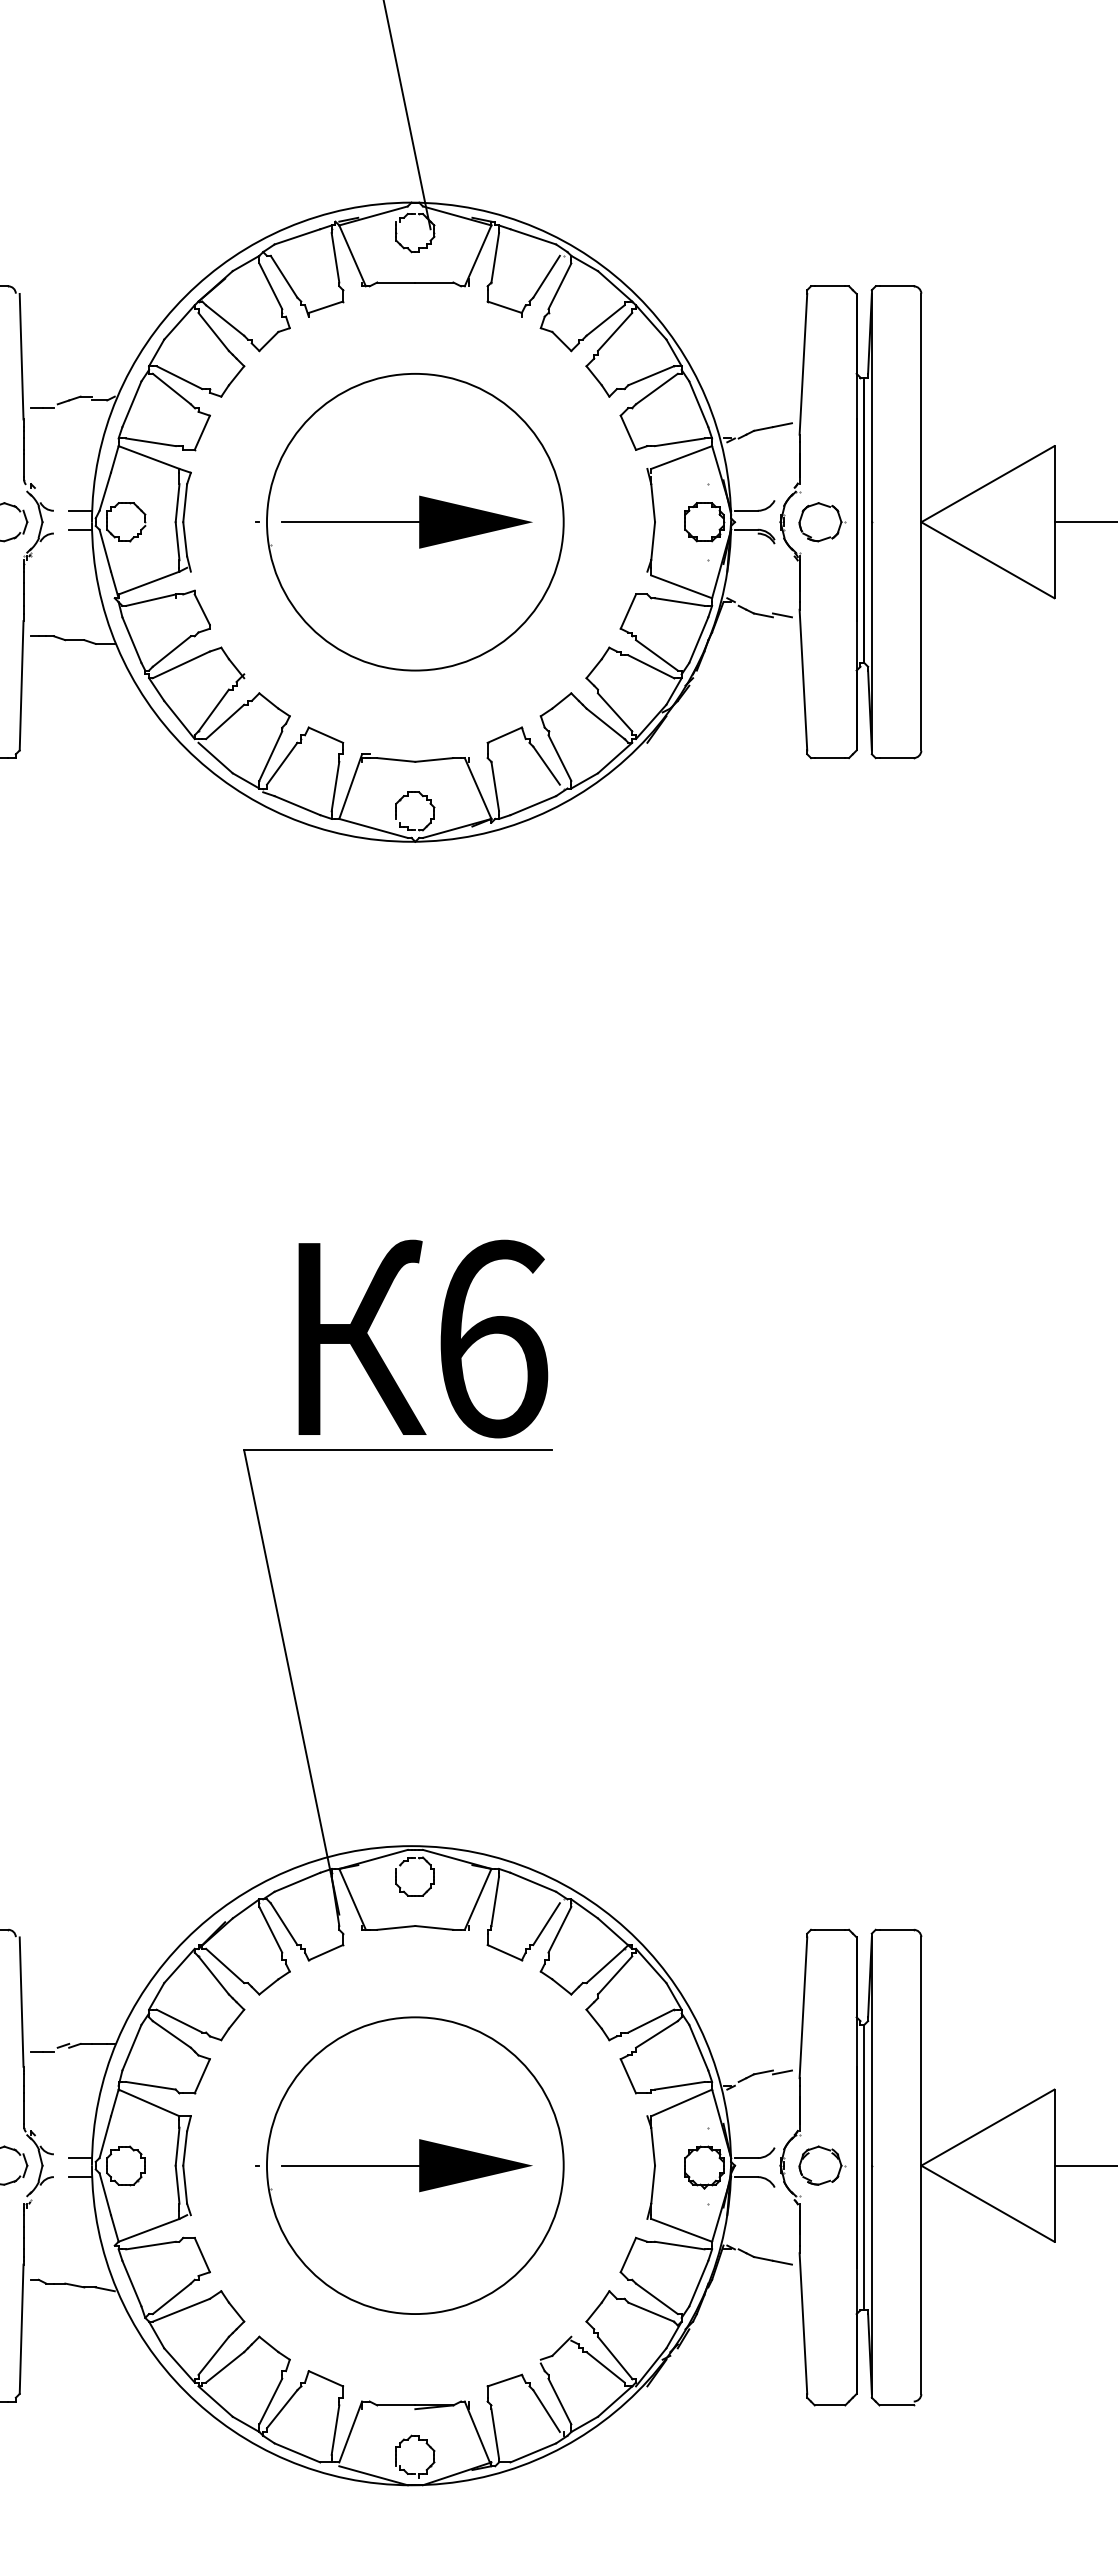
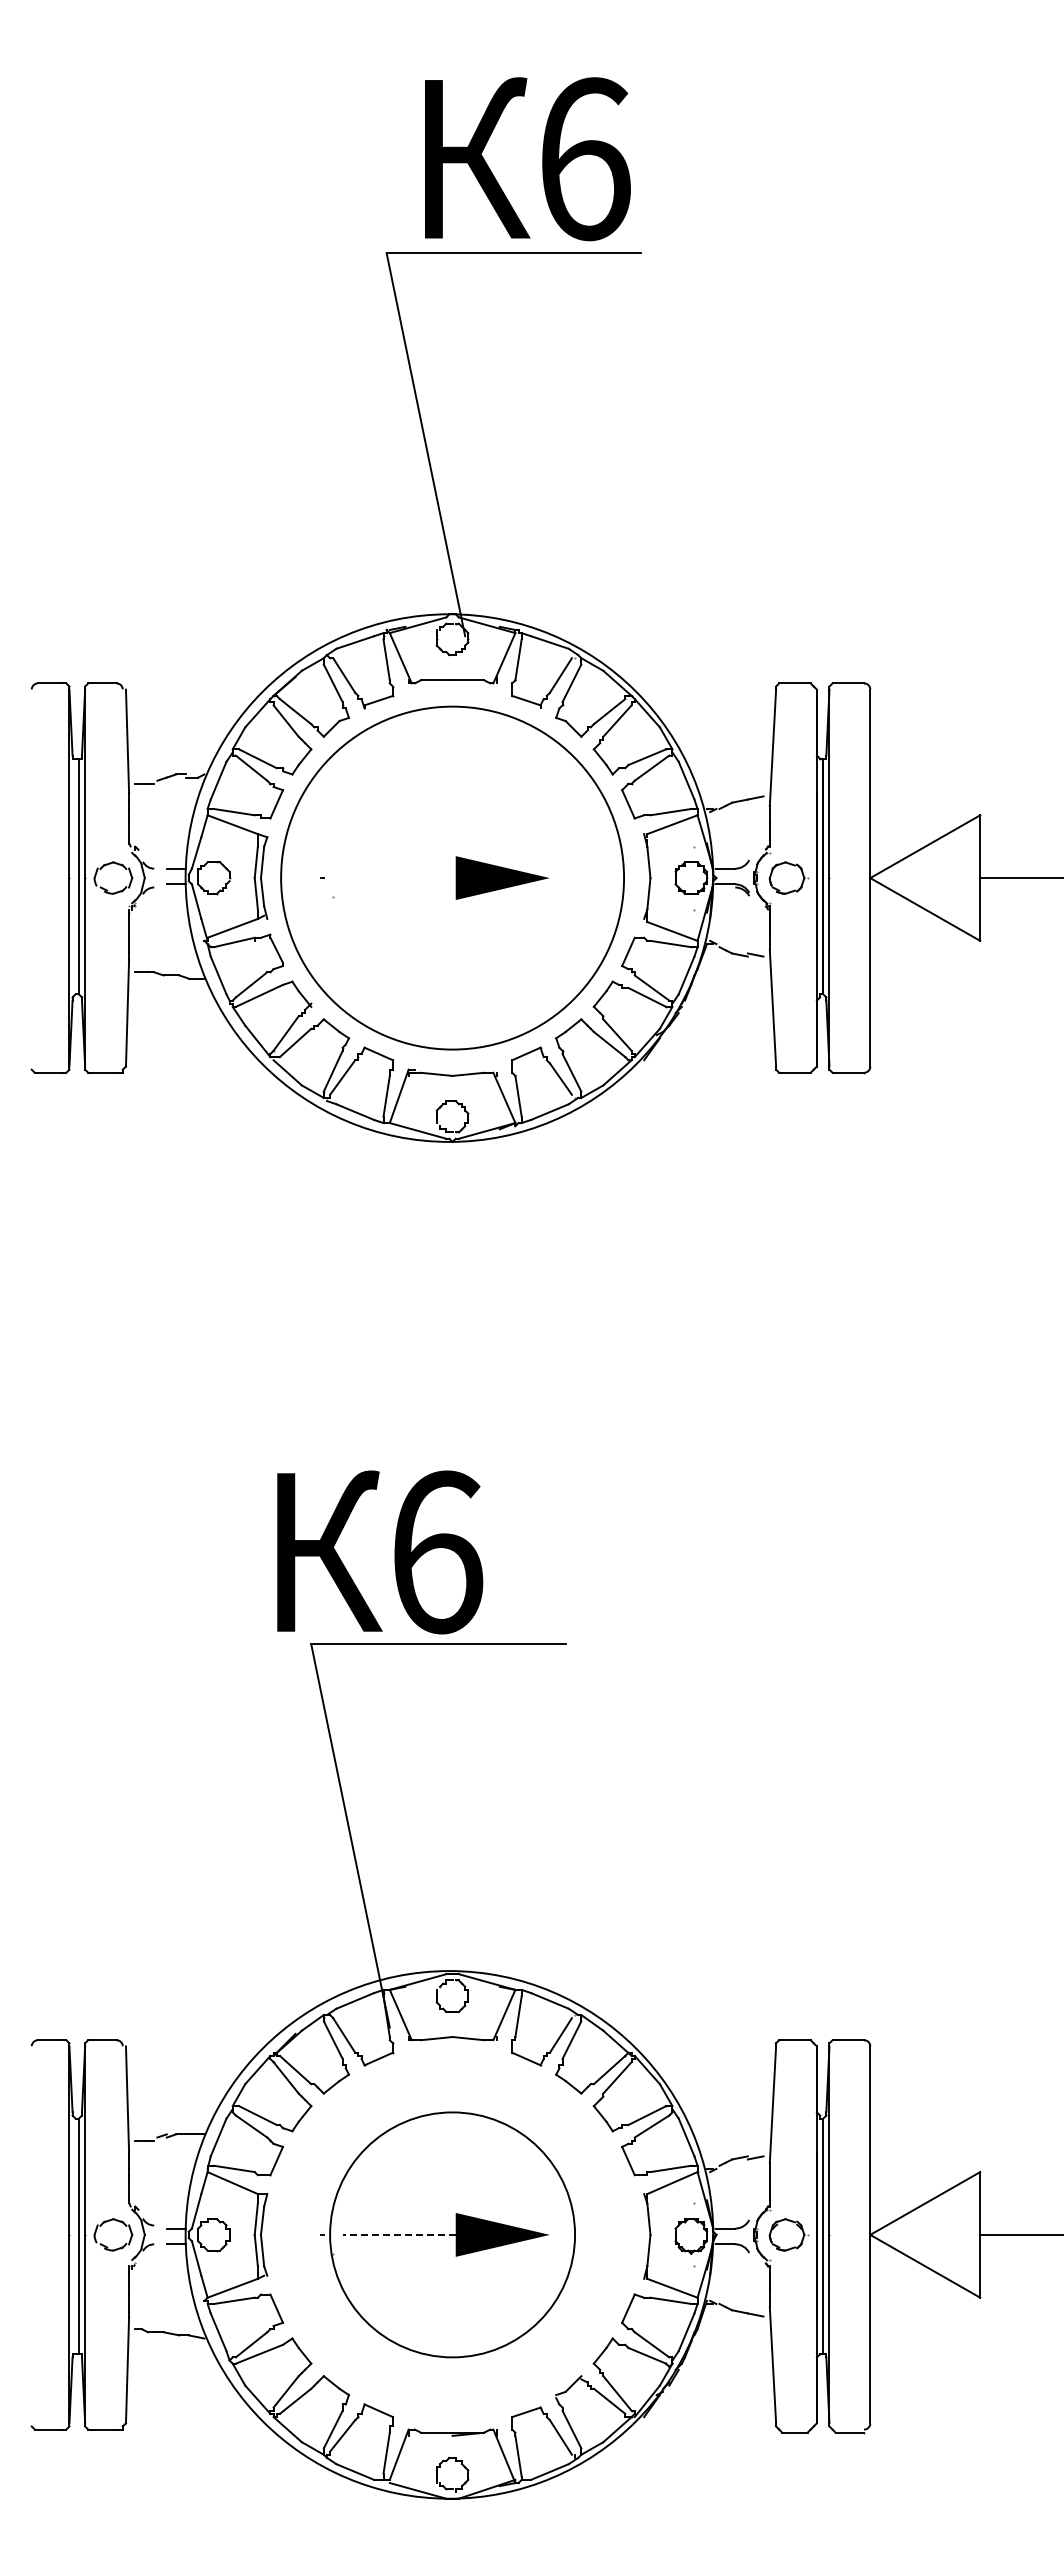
circle: (415, 521) -> (452, 877), size x1.4
line: (349, 522) -> (398, 878), removed
text: (423, 1339) -> (380, 1552), moved
line: (351, 2165) -> (399, 2234), solid -> dashed

